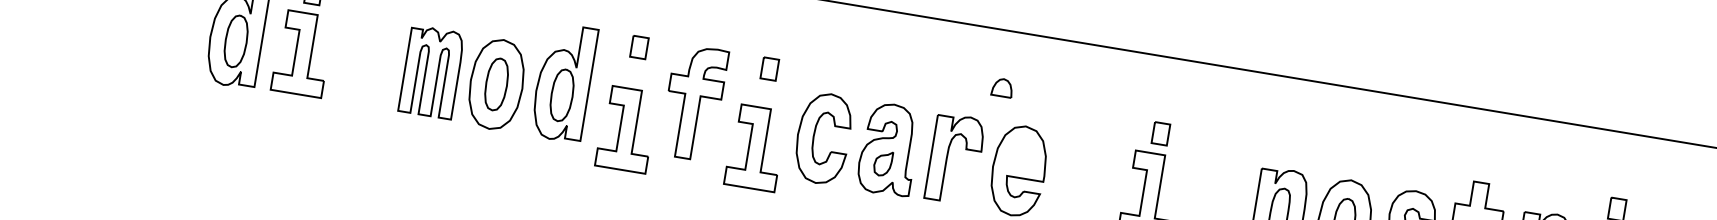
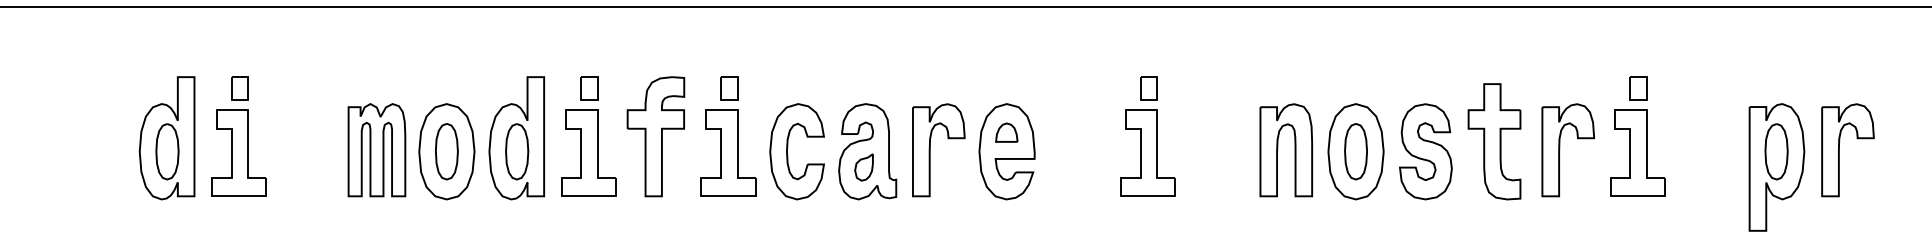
part: (1002, 87) -> (1006, 132), moved
part: (626, 128) -> (588, 152), moved
part: (755, 147) -> (728, 152), moved

